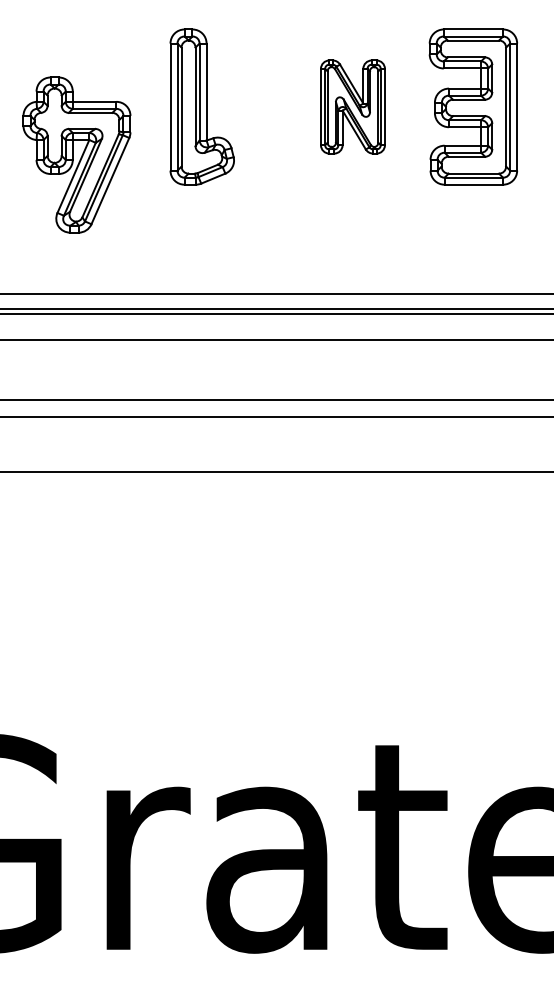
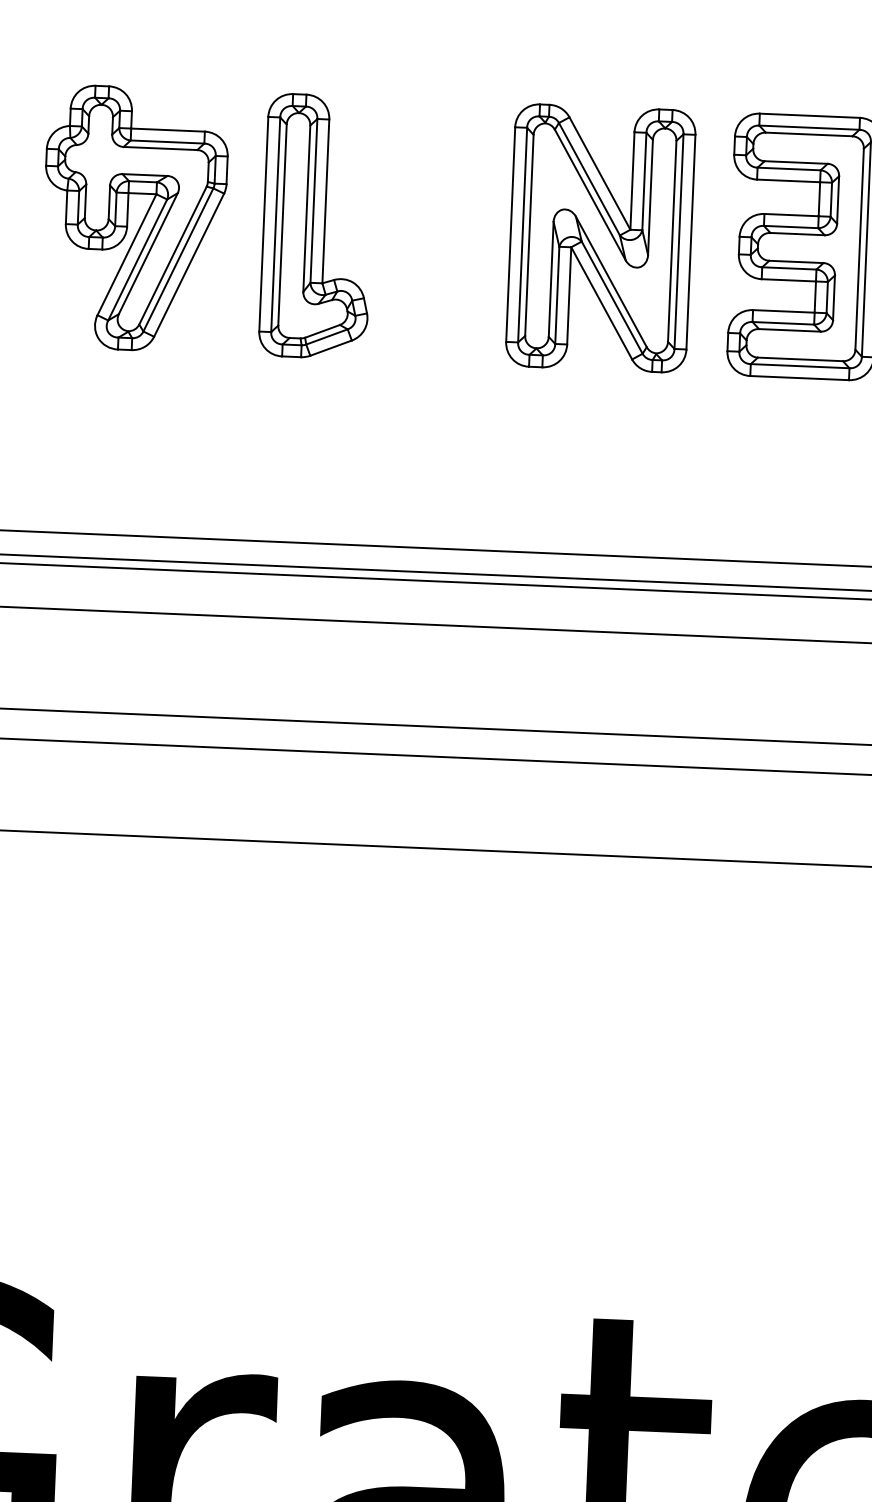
part: (201, 106) -> (316, 225), moved
part: (352, 106) -> (600, 237), size x1.67
part: (76, 154) -> (133, 217), moved

